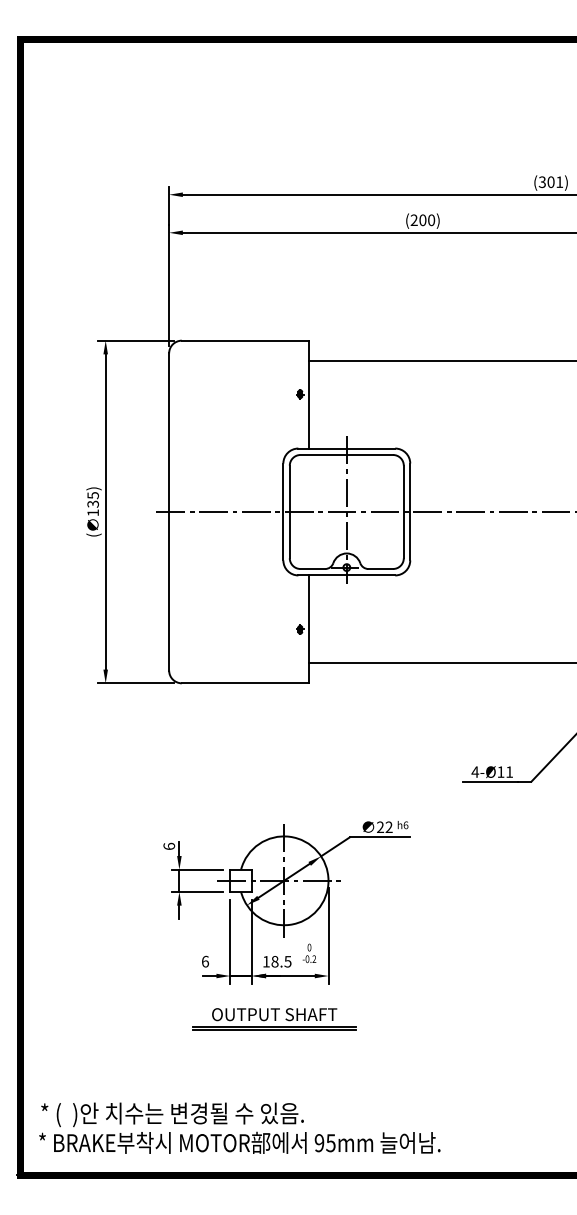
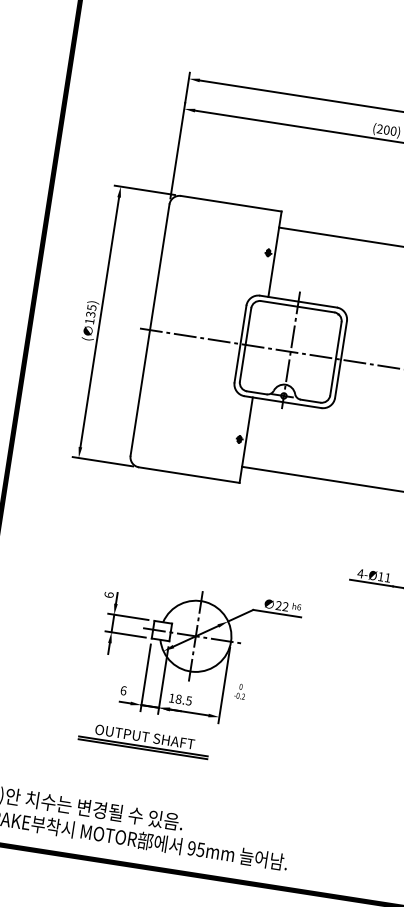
text: (309, 952) -> (240, 690), moved
part: (274, 1019) -> (144, 740), moved

